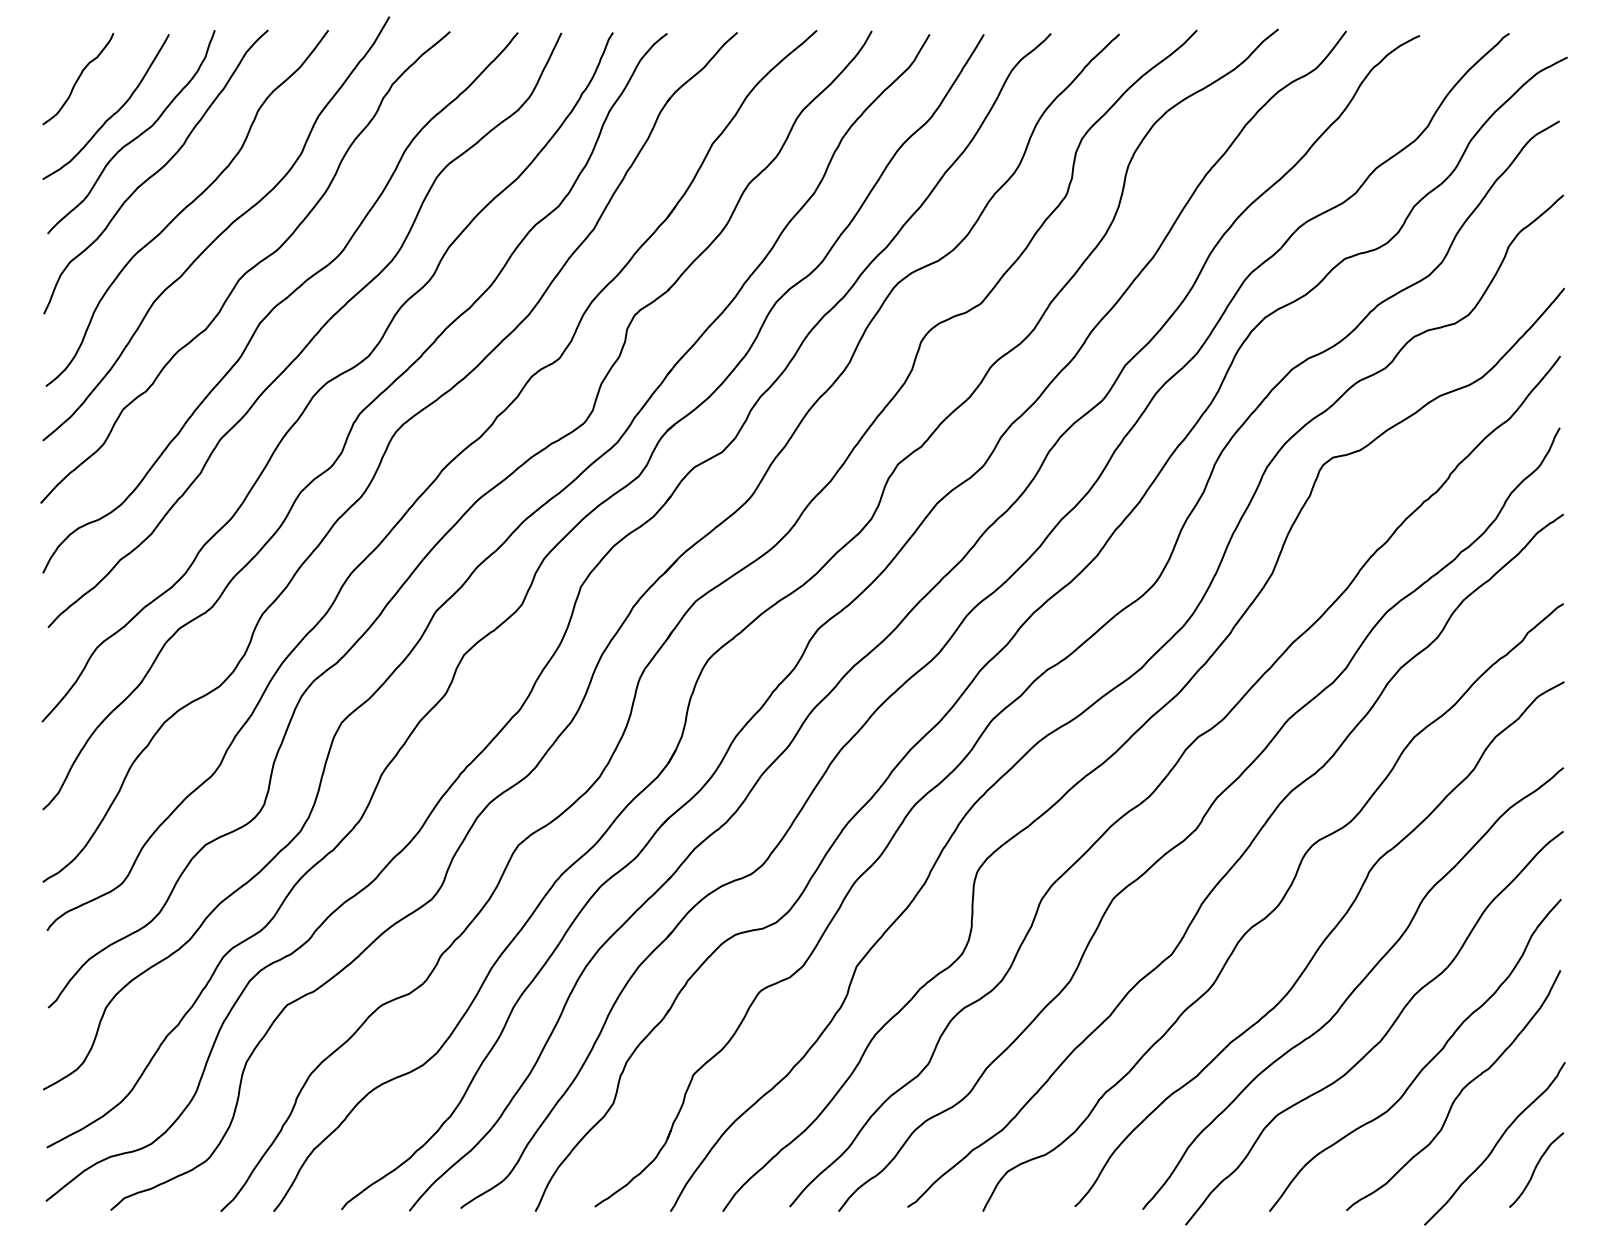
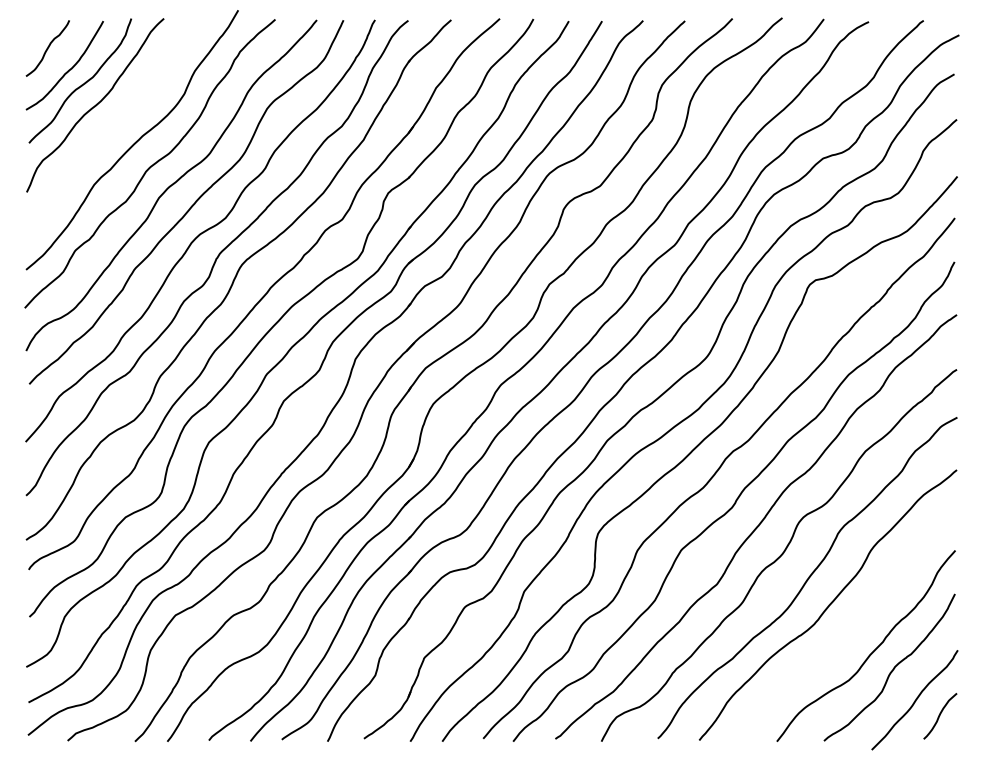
curve: (187, 208) -> (114, 127), removed
curve: (1383, 1034) -> (846, 633), removed

